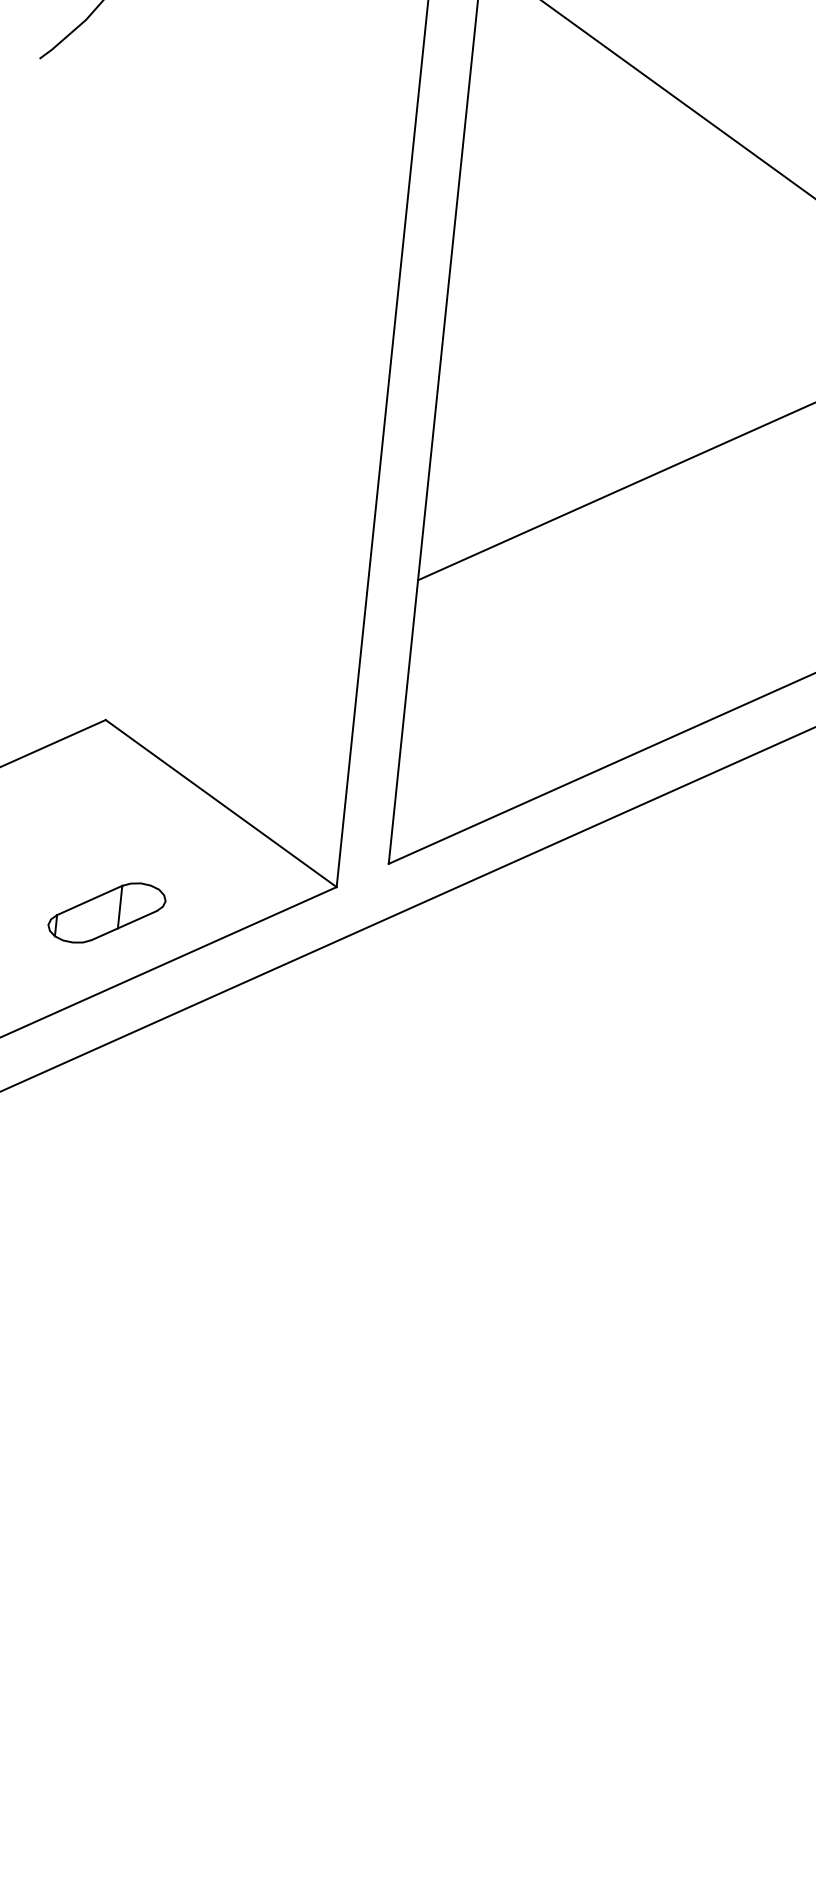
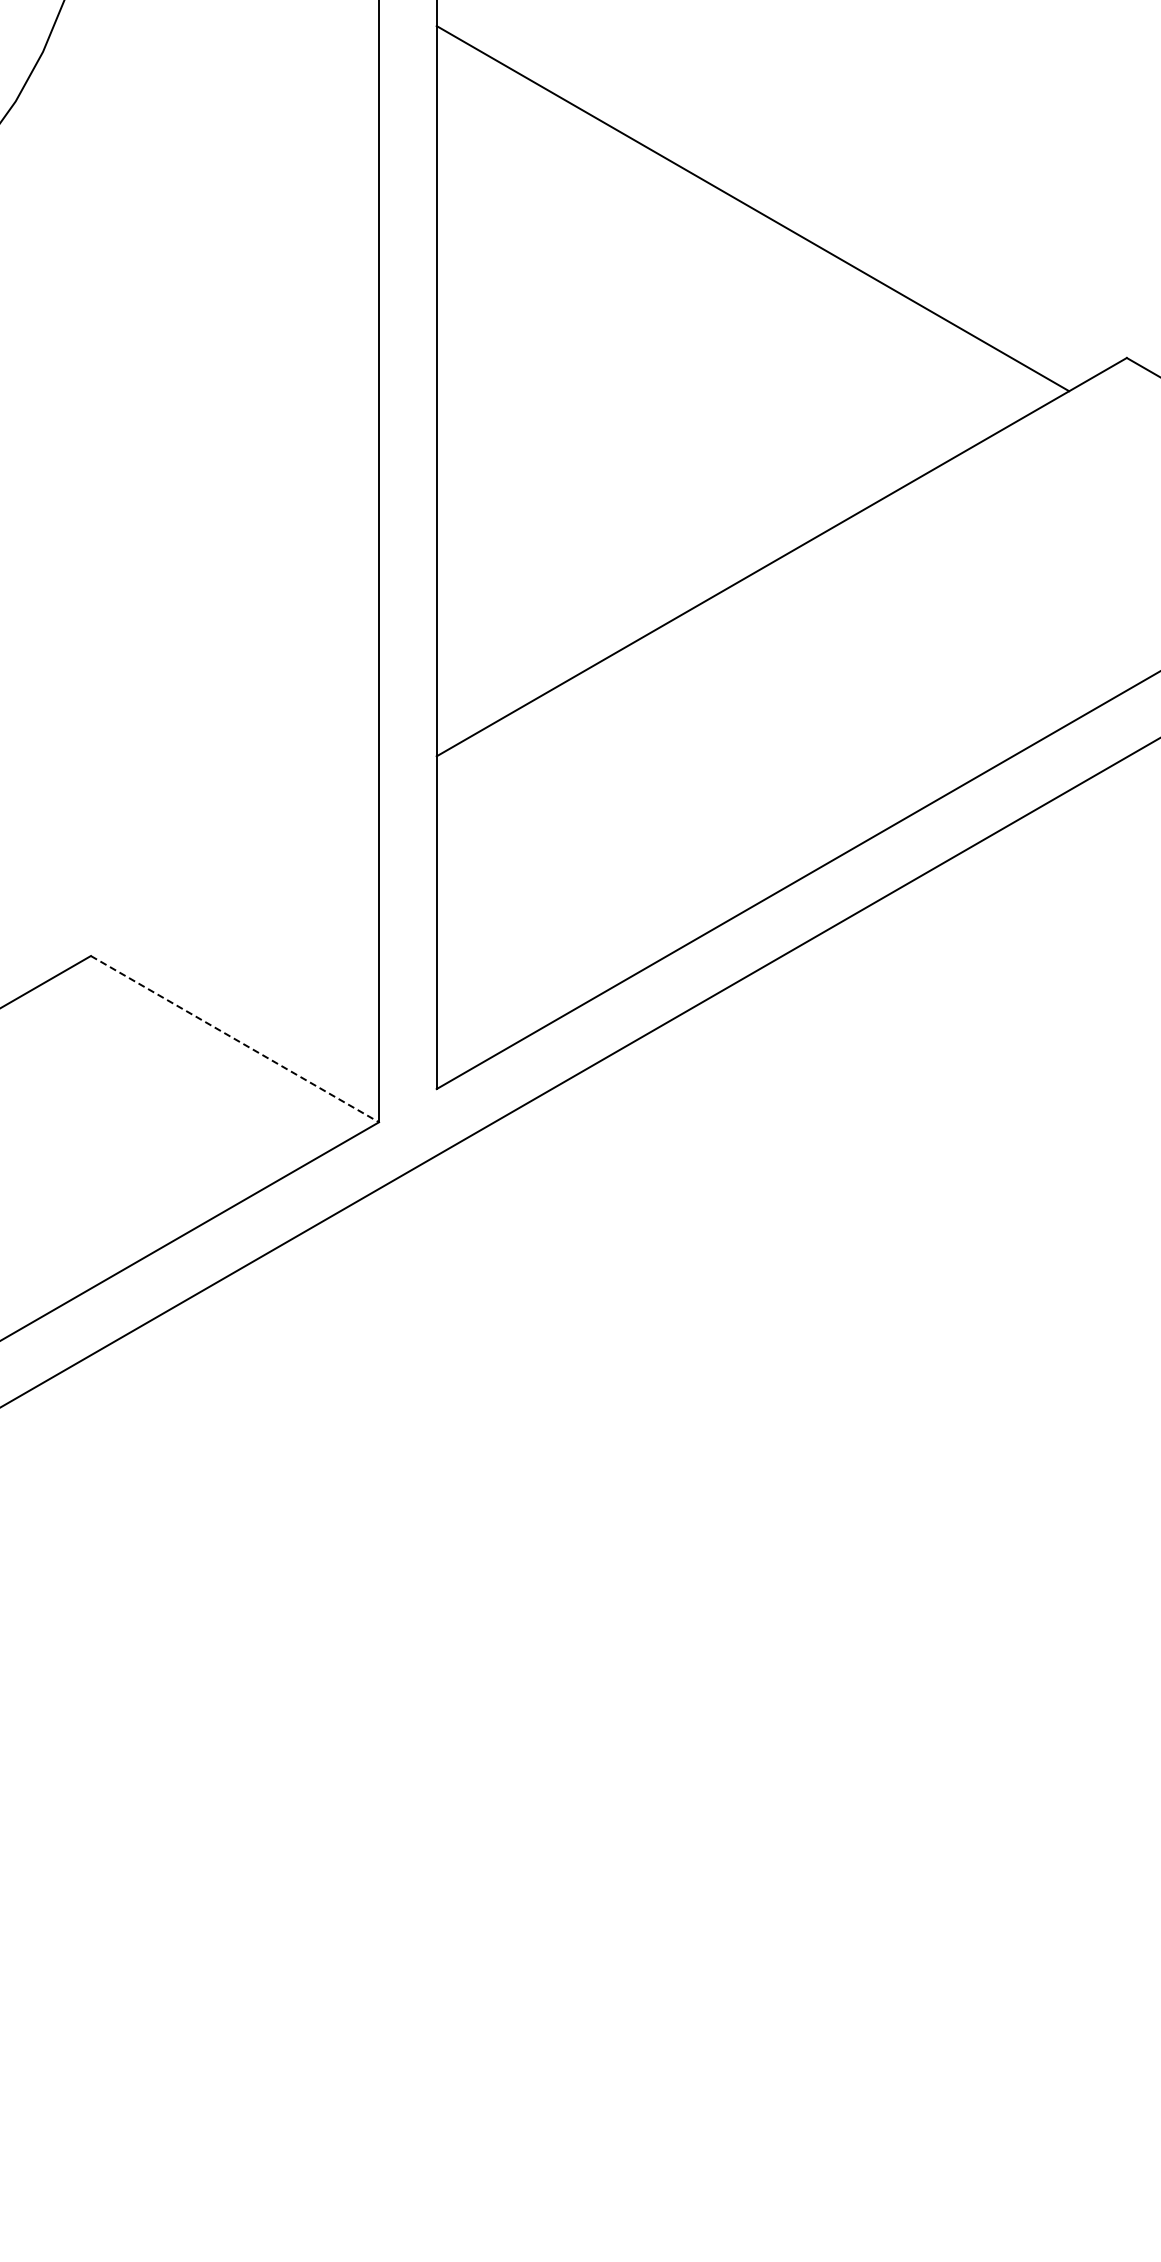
line: (221, 803) -> (235, 1039), solid -> dashed
part: (107, 912) -> (115, 1179), removed

